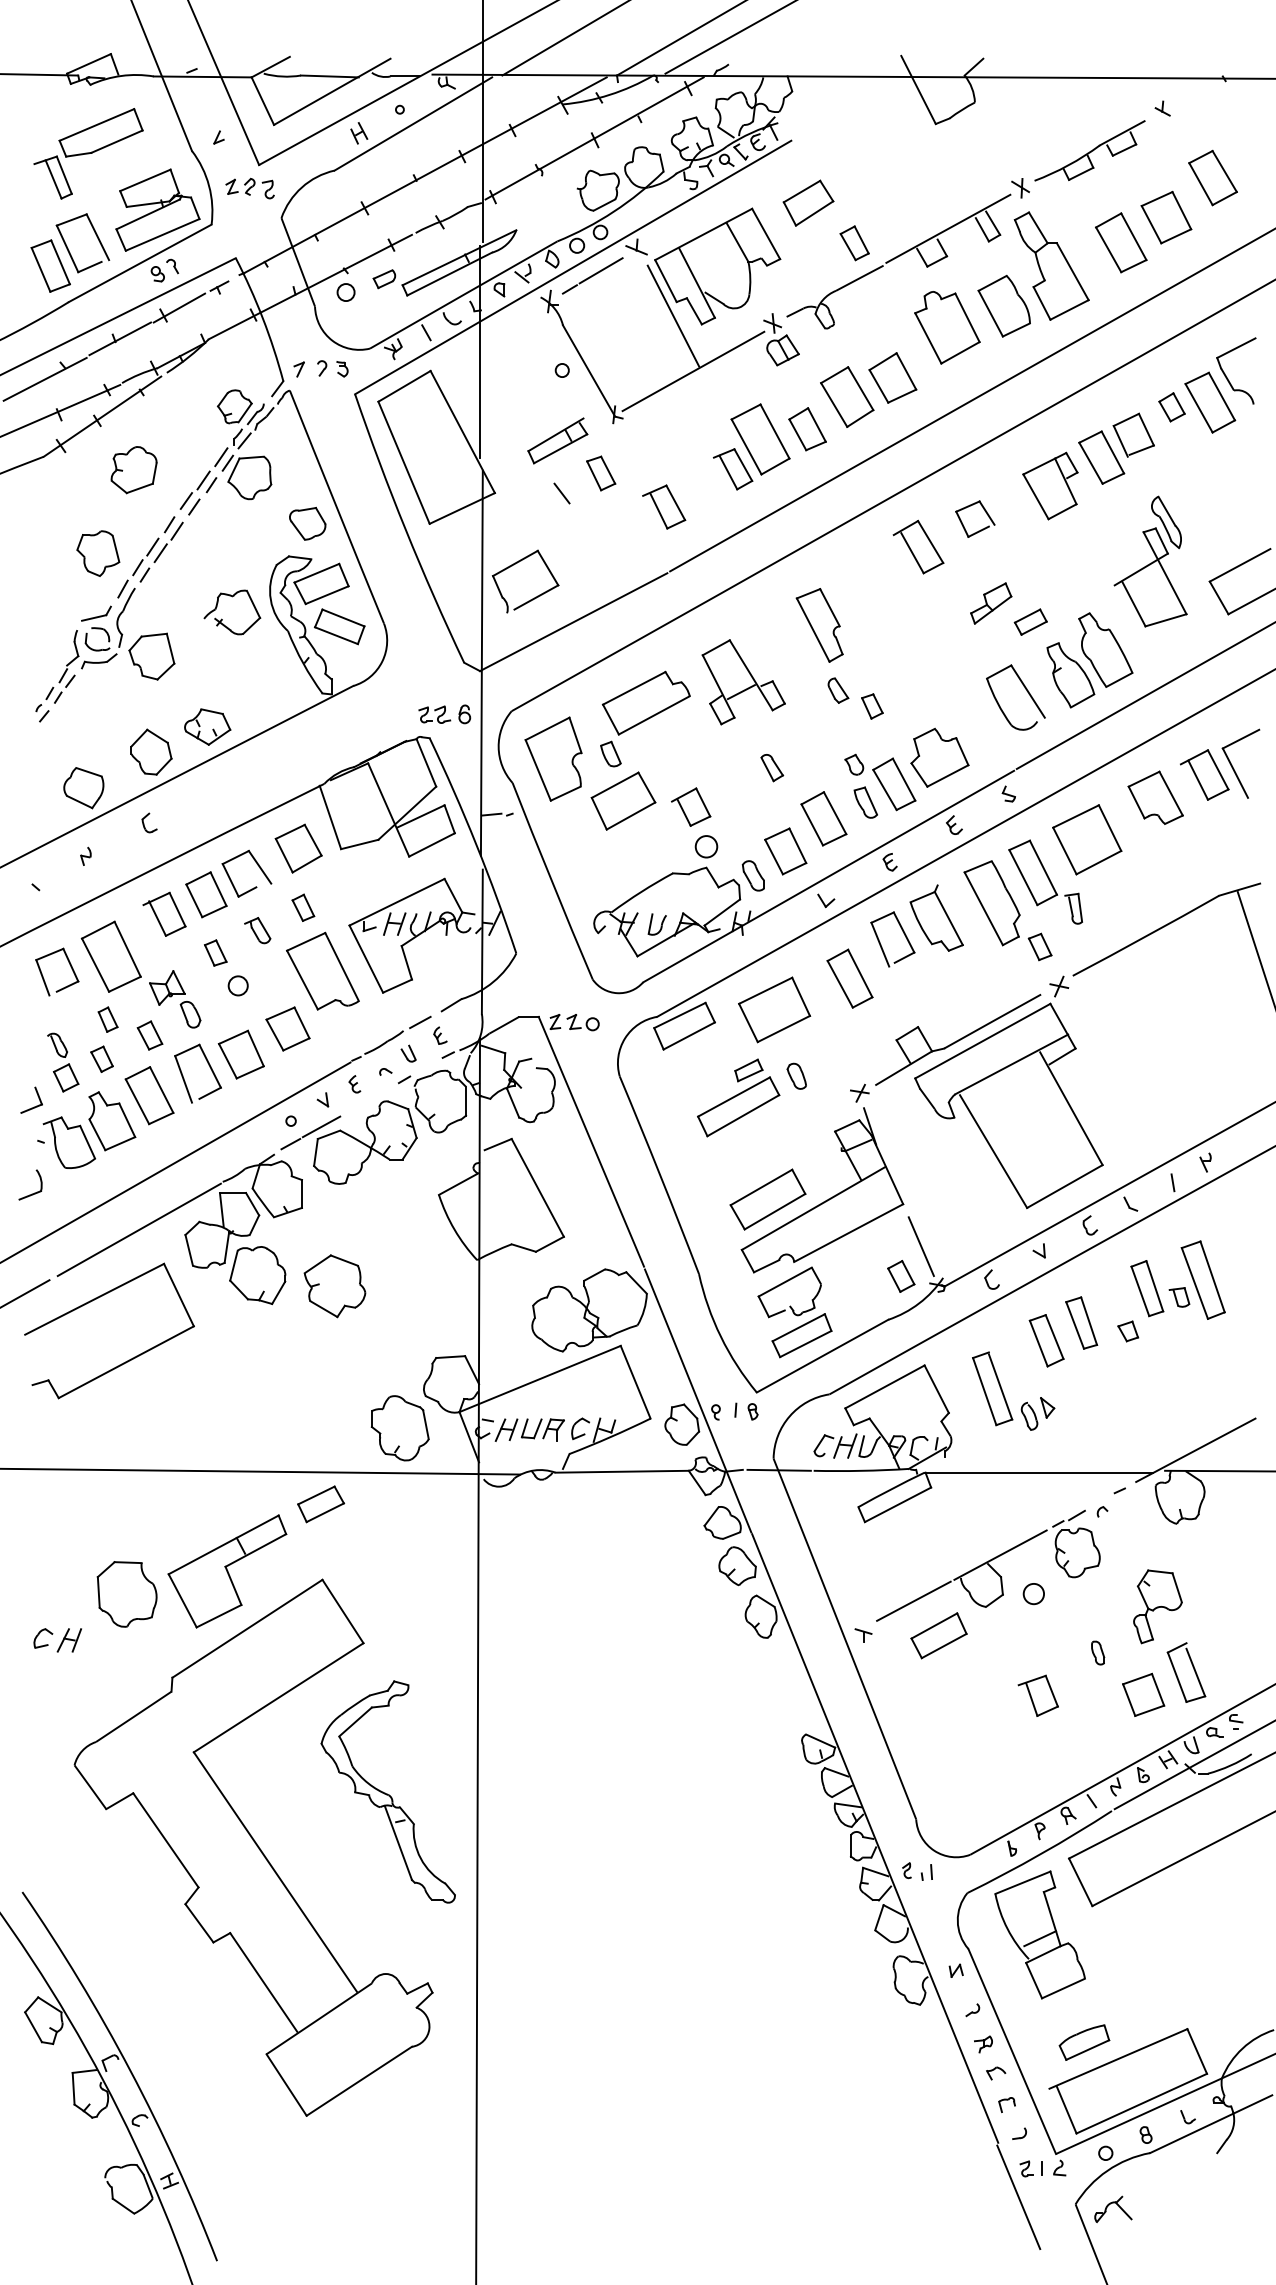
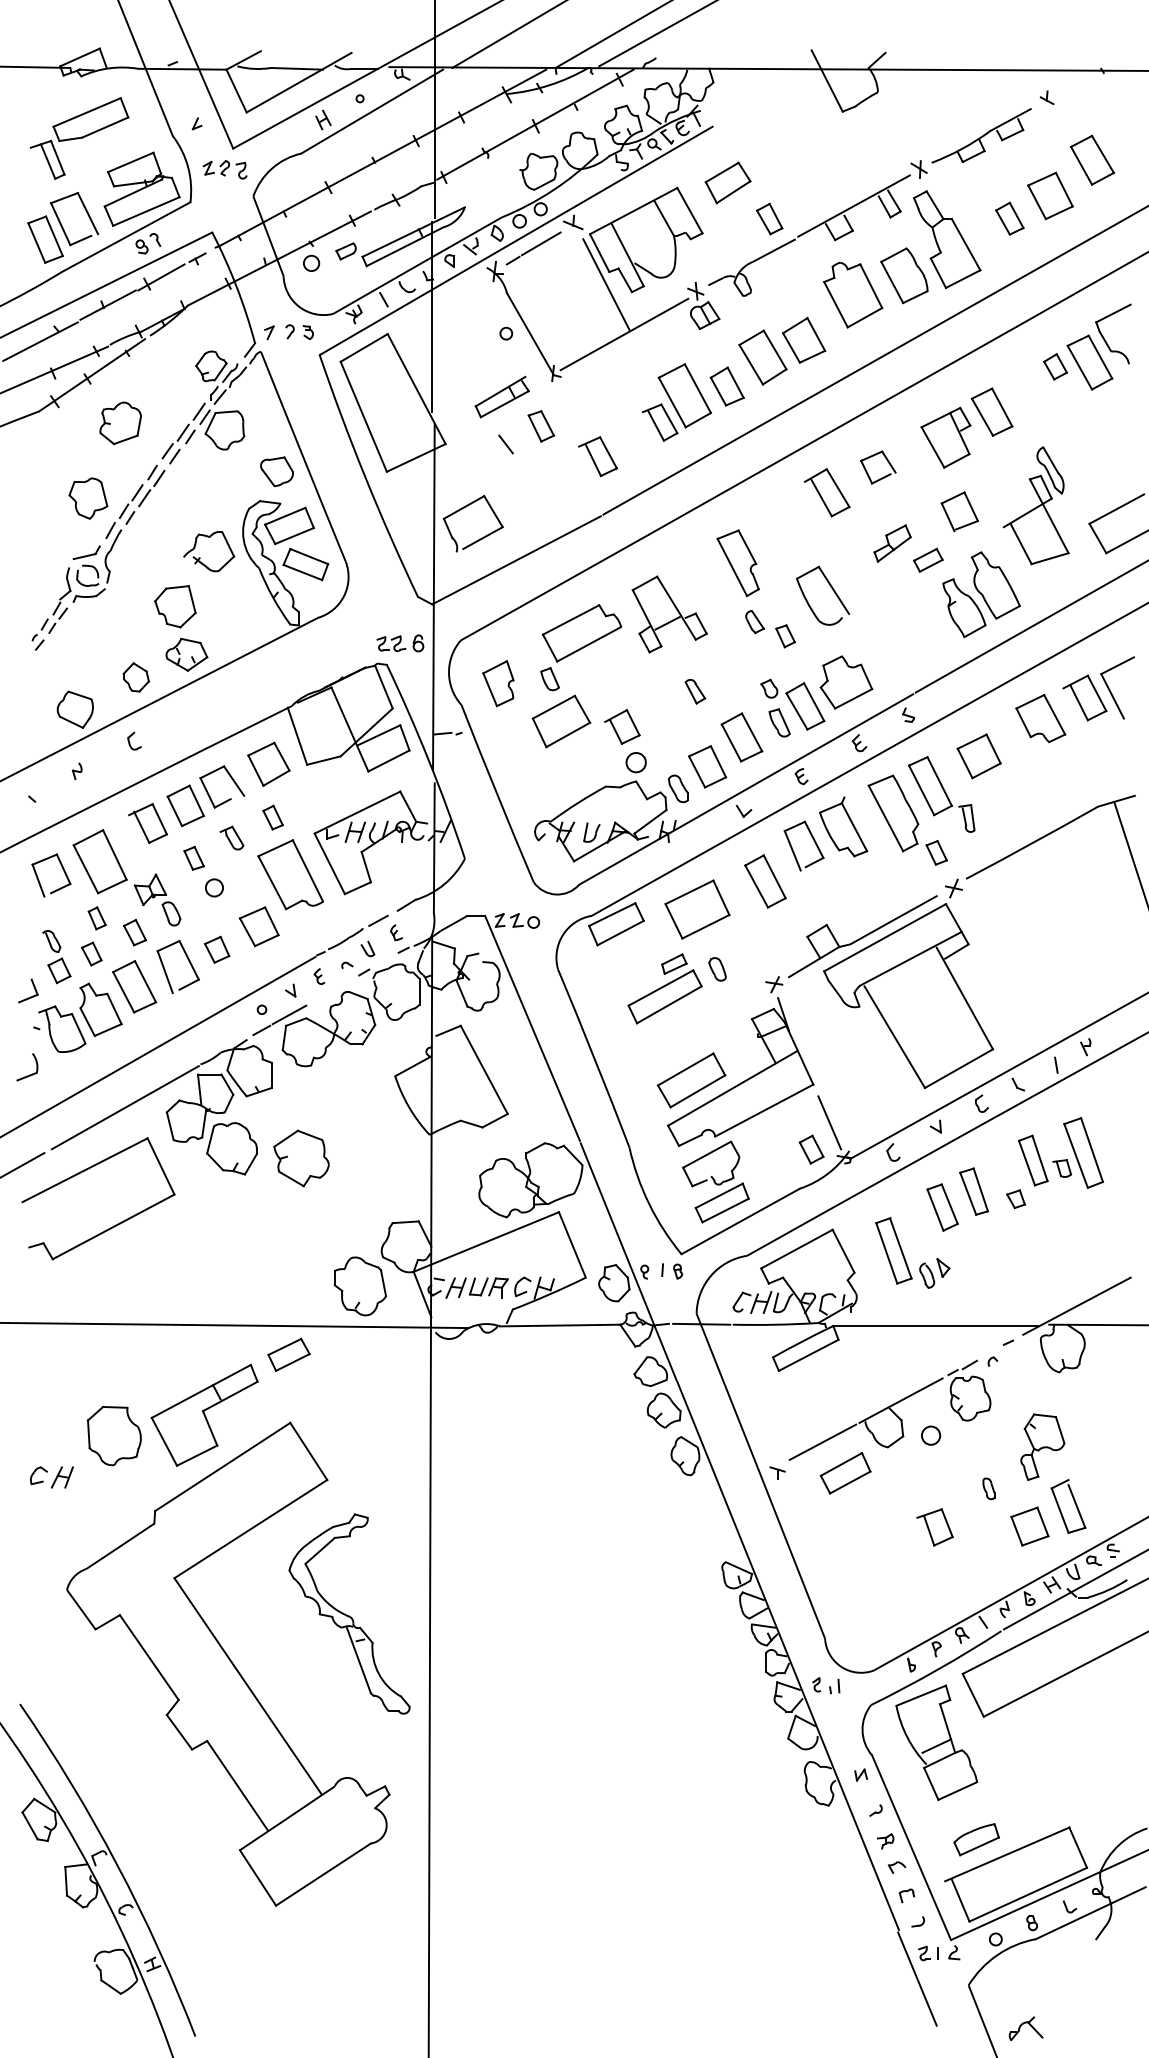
part: (1121, 242) -> (1009, 218), size x0.6
part: (1133, 434) -> (959, 511), moved
part: (151, 656) -> (175, 606), moved
part: (1026, 691) -> (832, 590), moved
part: (151, 751) -> (136, 676), size x0.7
part: (553, 758) -> (498, 683), size x0.6
part: (1087, 839) -> (979, 756), size x0.7
part: (240, 1054) -> (216, 949), size x0.6
part: (1113, 2209) -> (1026, 2028), moved

